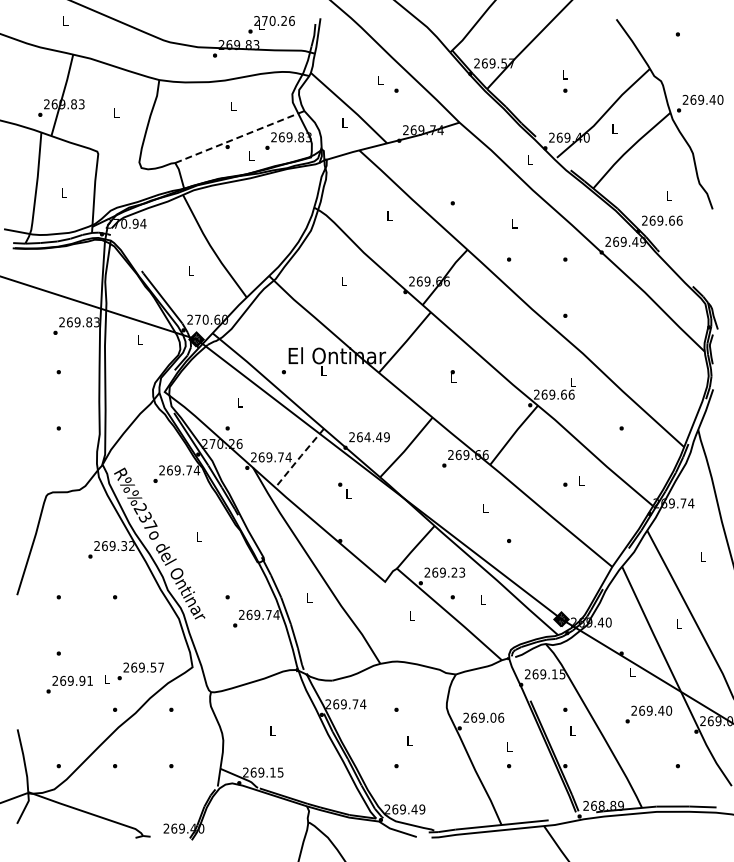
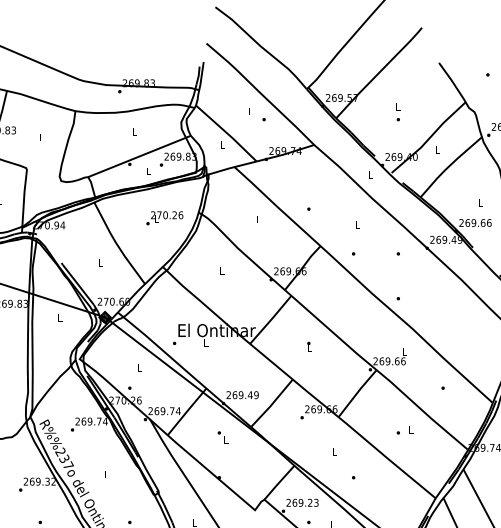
text: (271, 24) -> (164, 218), moved
line: (239, 137) -> (139, 156), dashed -> solid
text: (367, 437) -> (241, 395), 264.49 -> 269.49
line: (299, 458) -> (186, 412), dashed -> solid

